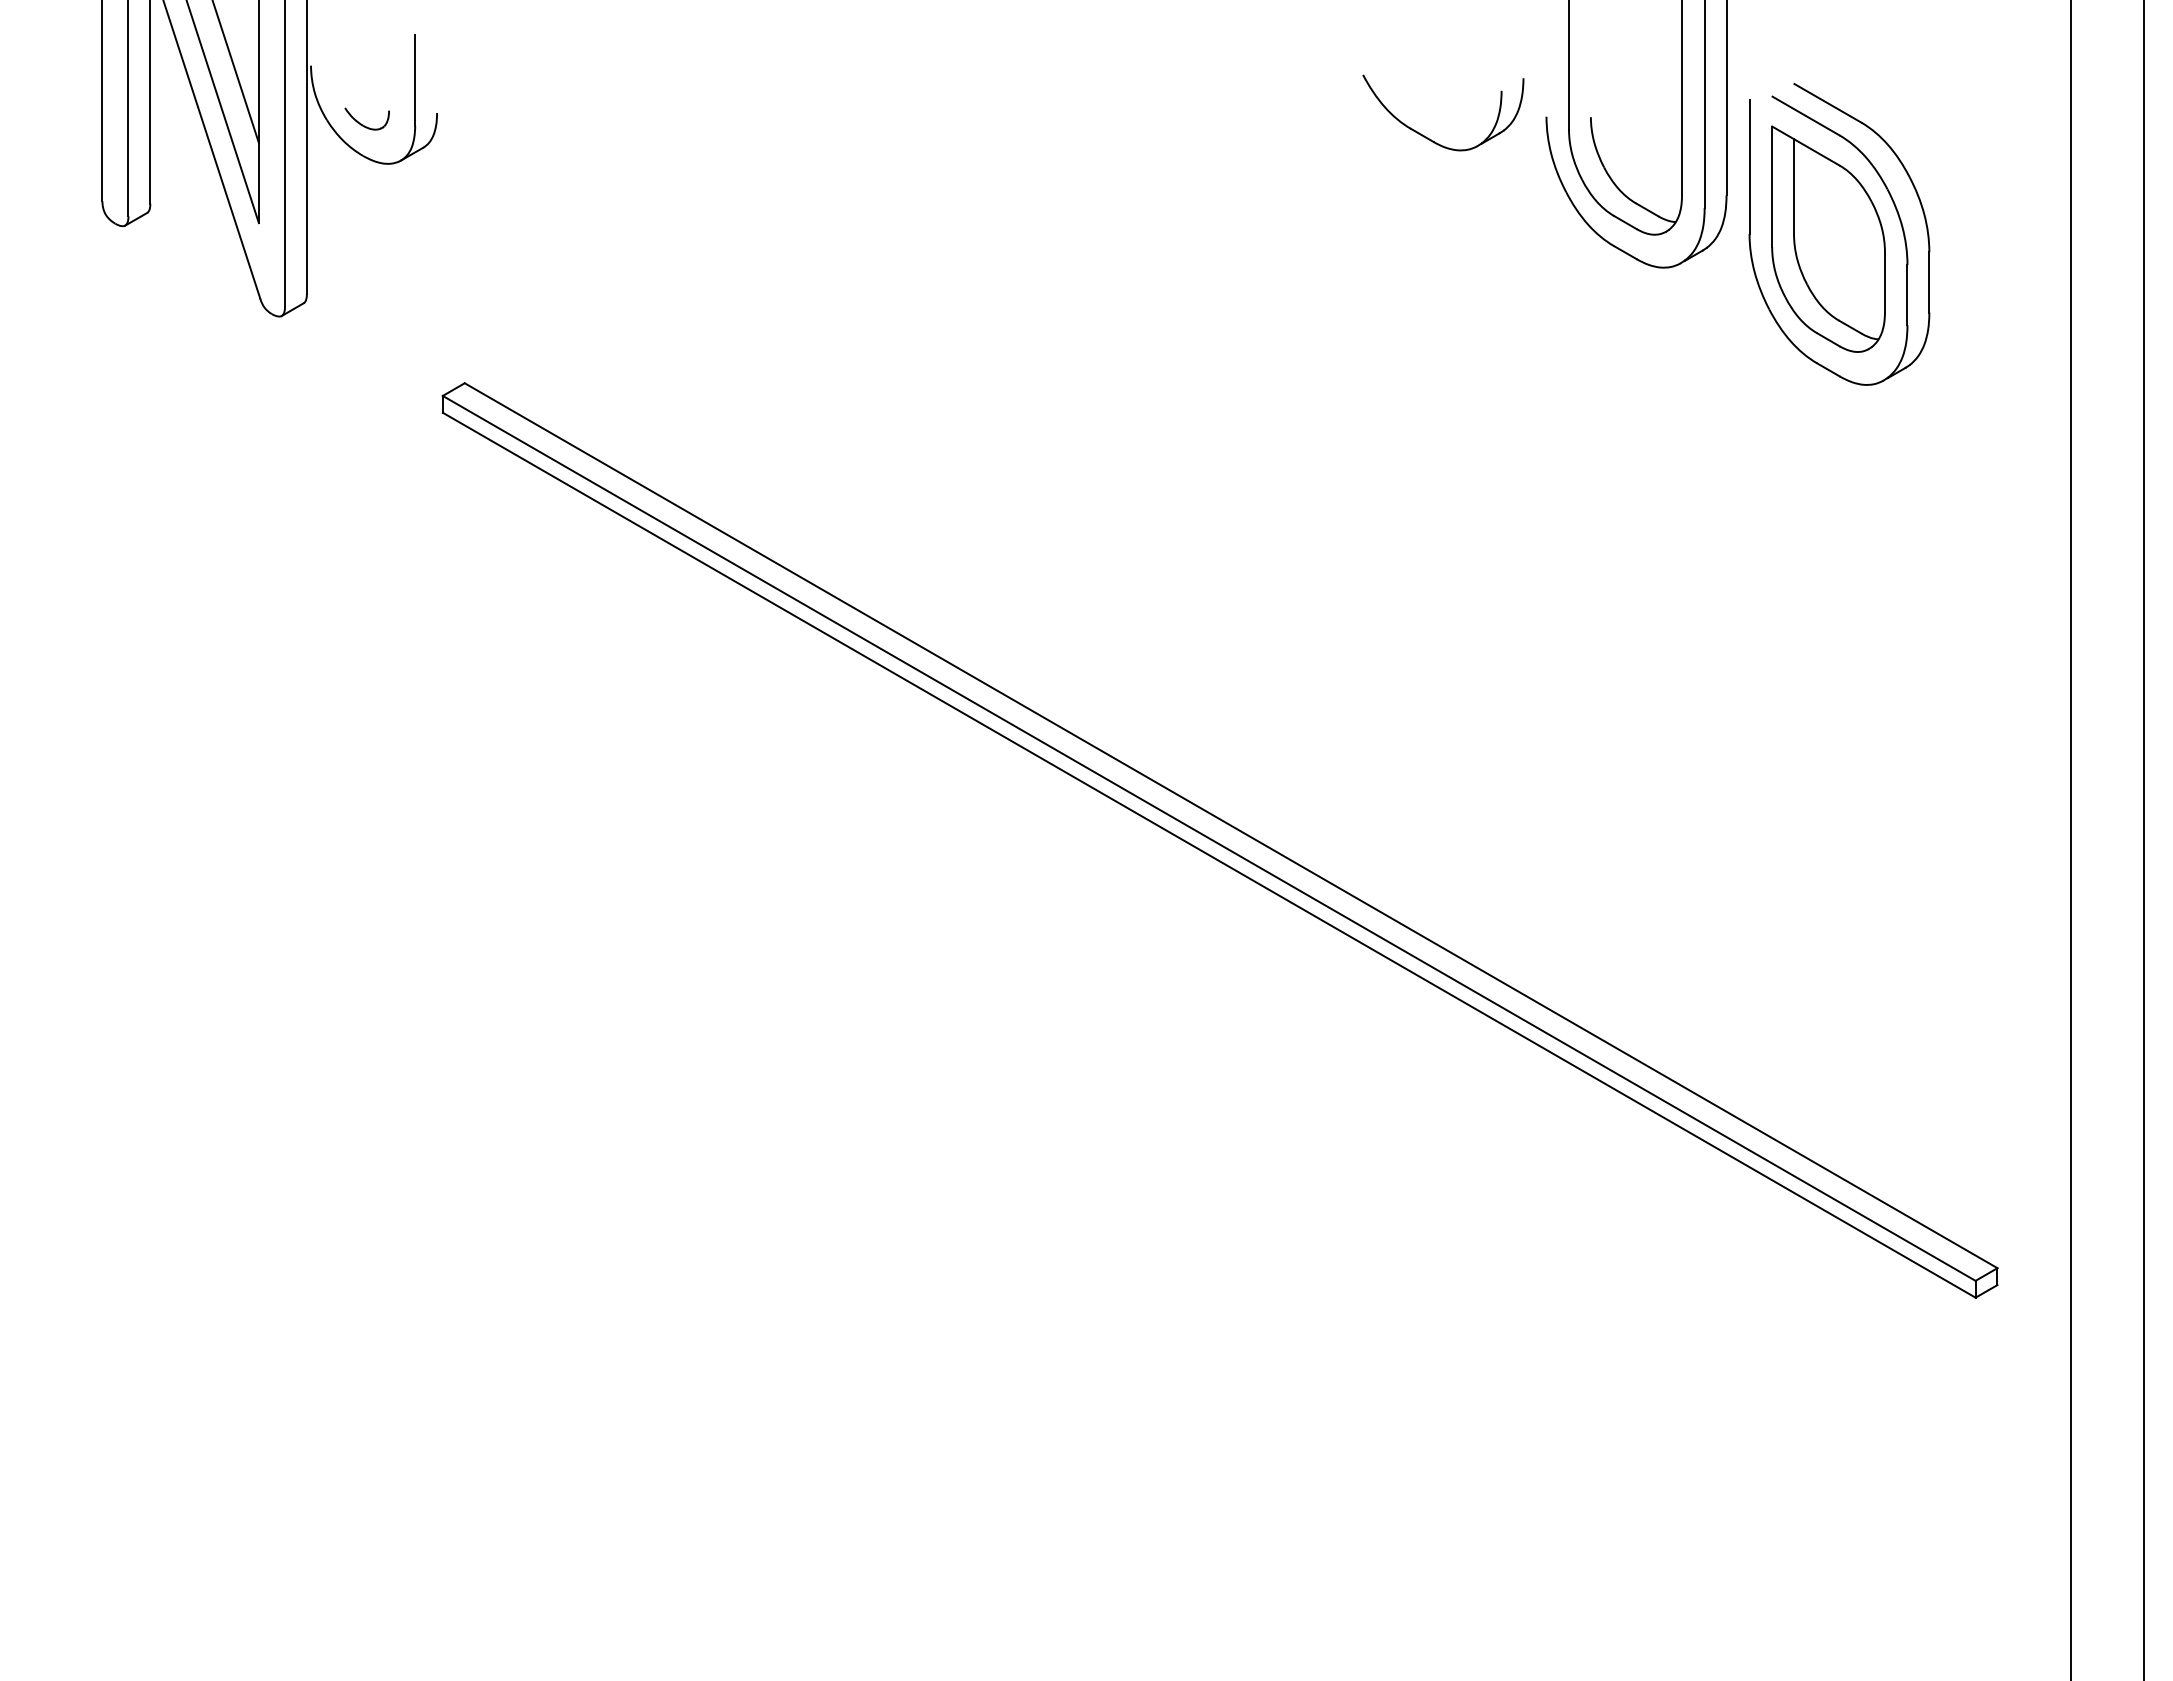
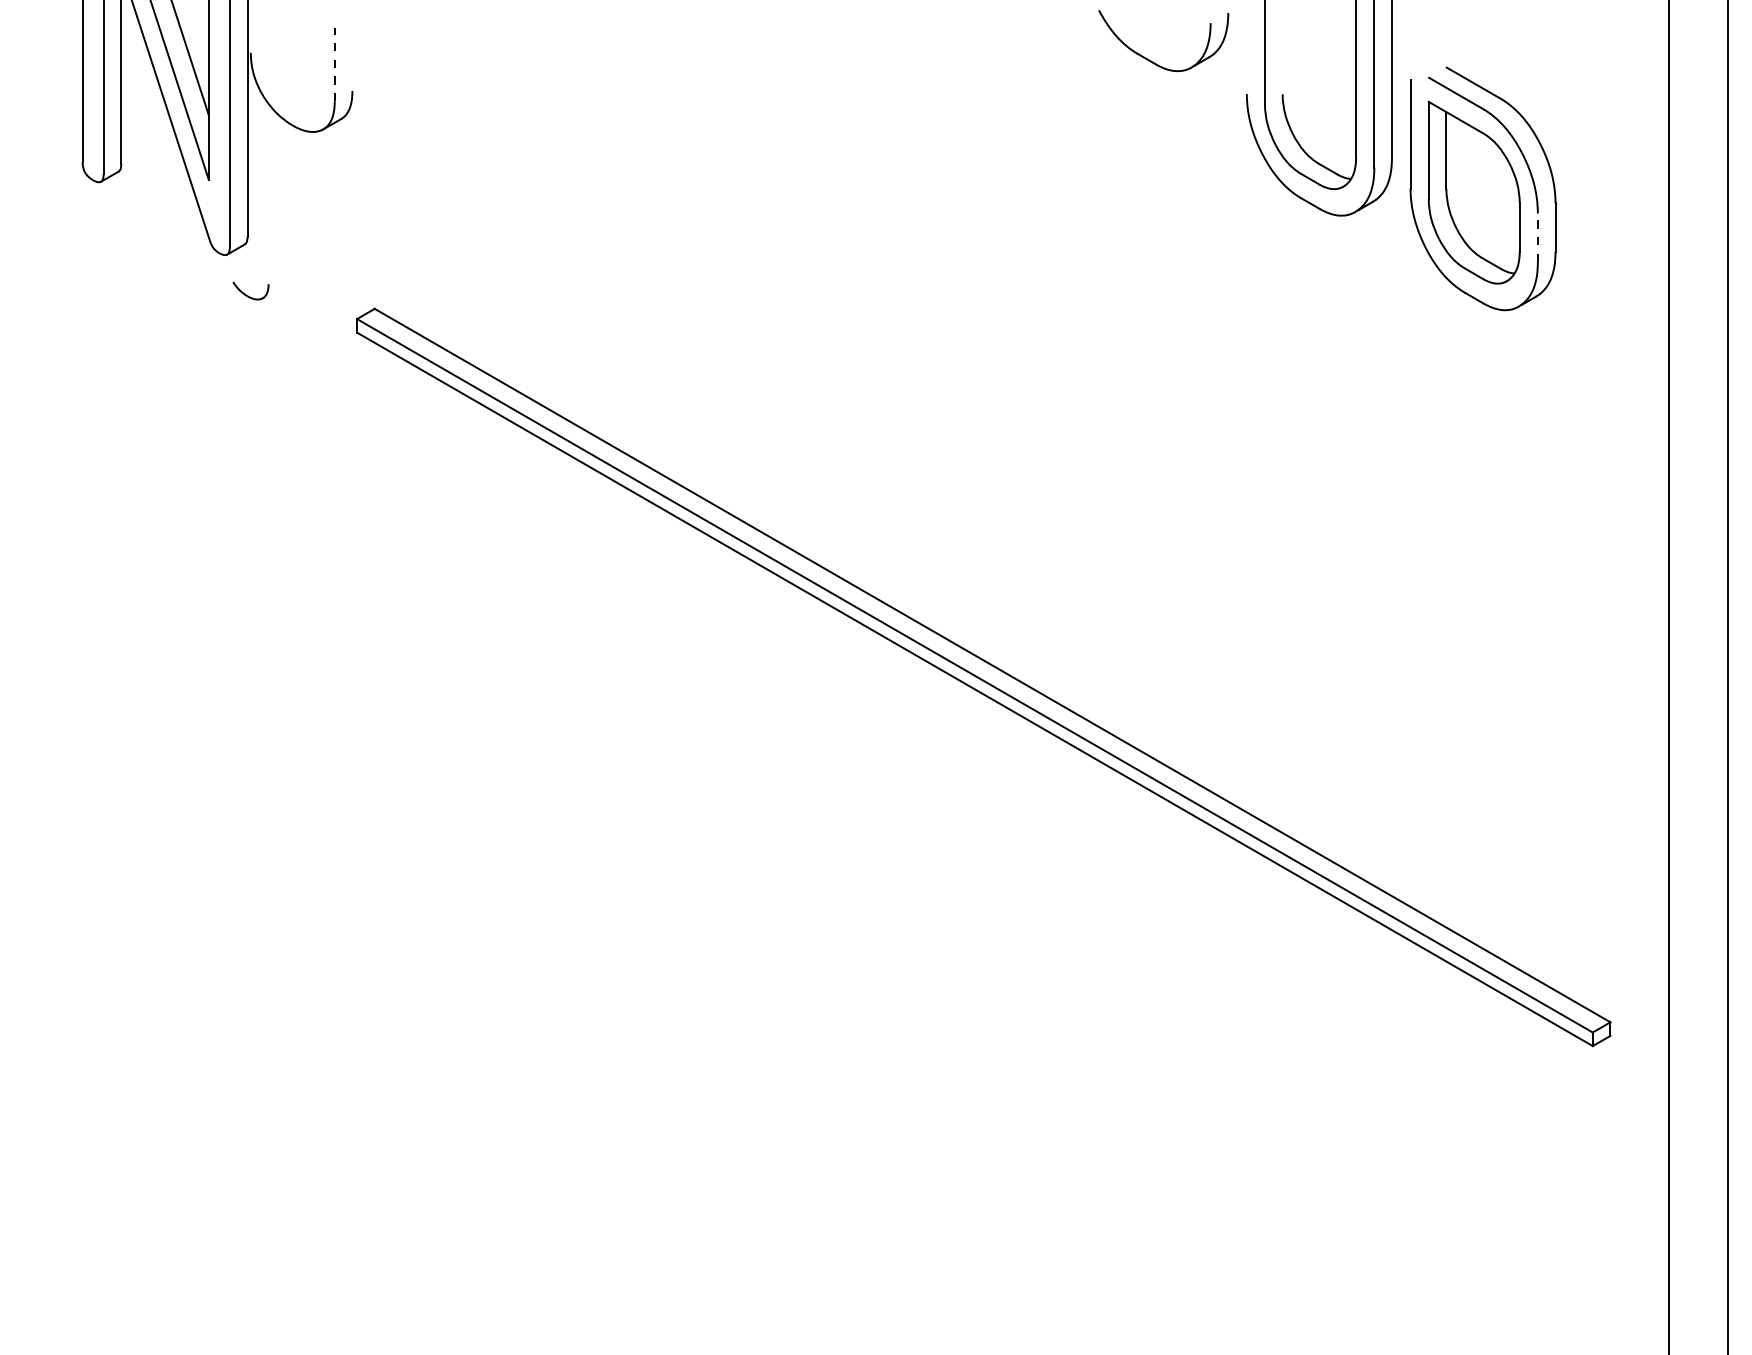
line: (415, 80) -> (335, 64), solid -> dashed
part: (363, 124) -> (247, 295), moved
part: (1428, 137) -> (1151, 60), moved
line: (1907, 294) -> (1537, 237), solid -> dashed

